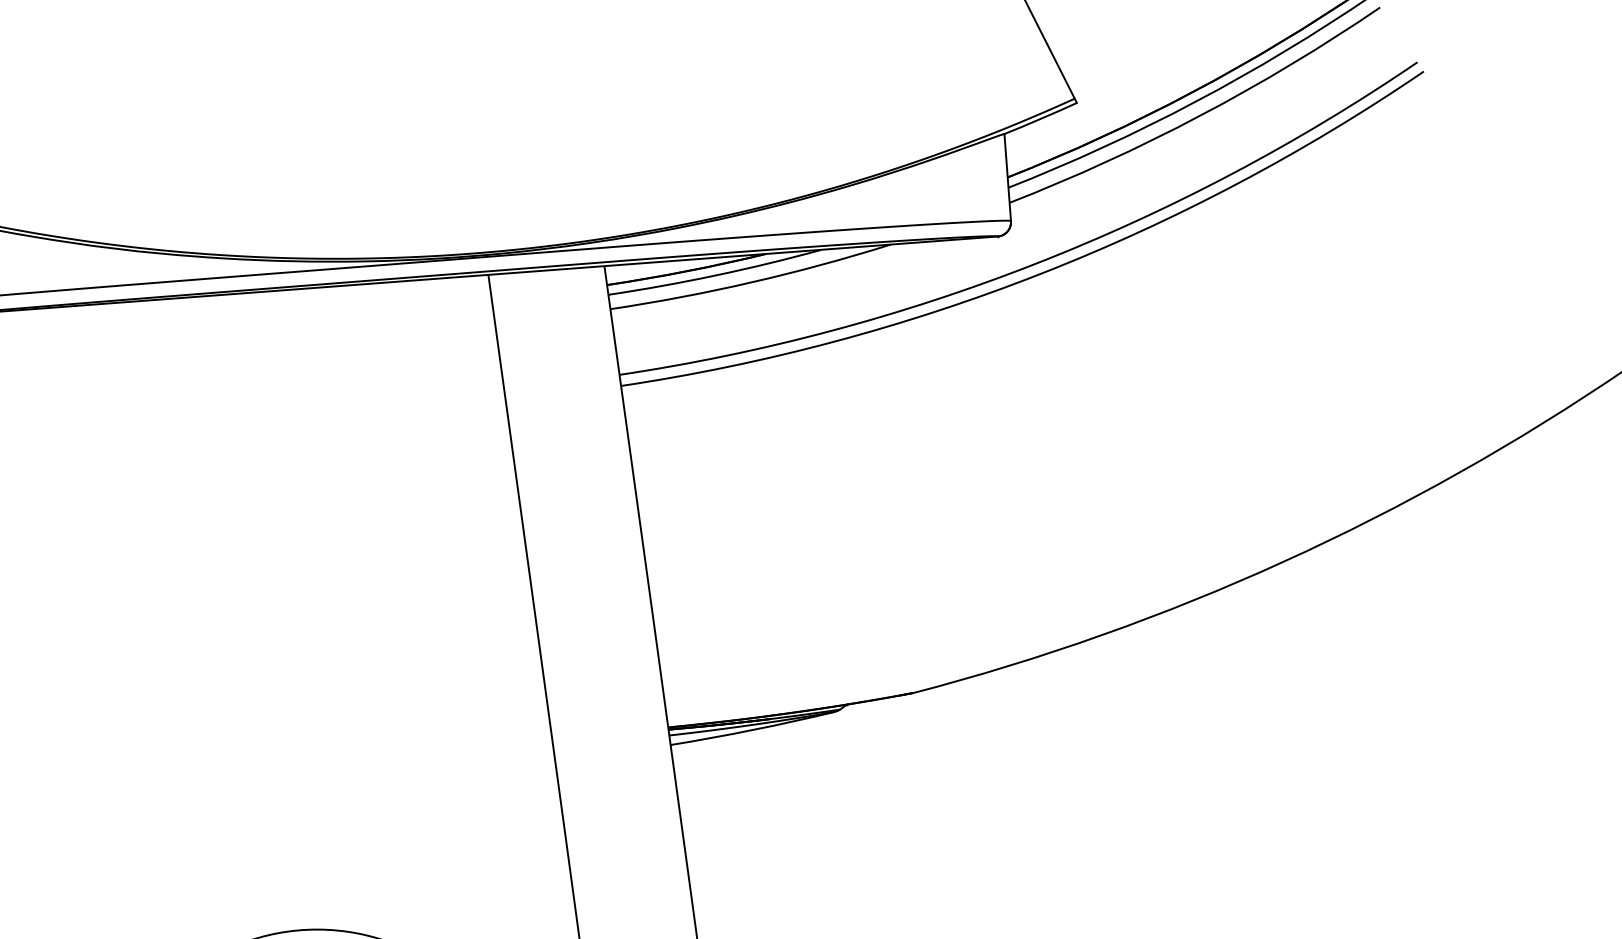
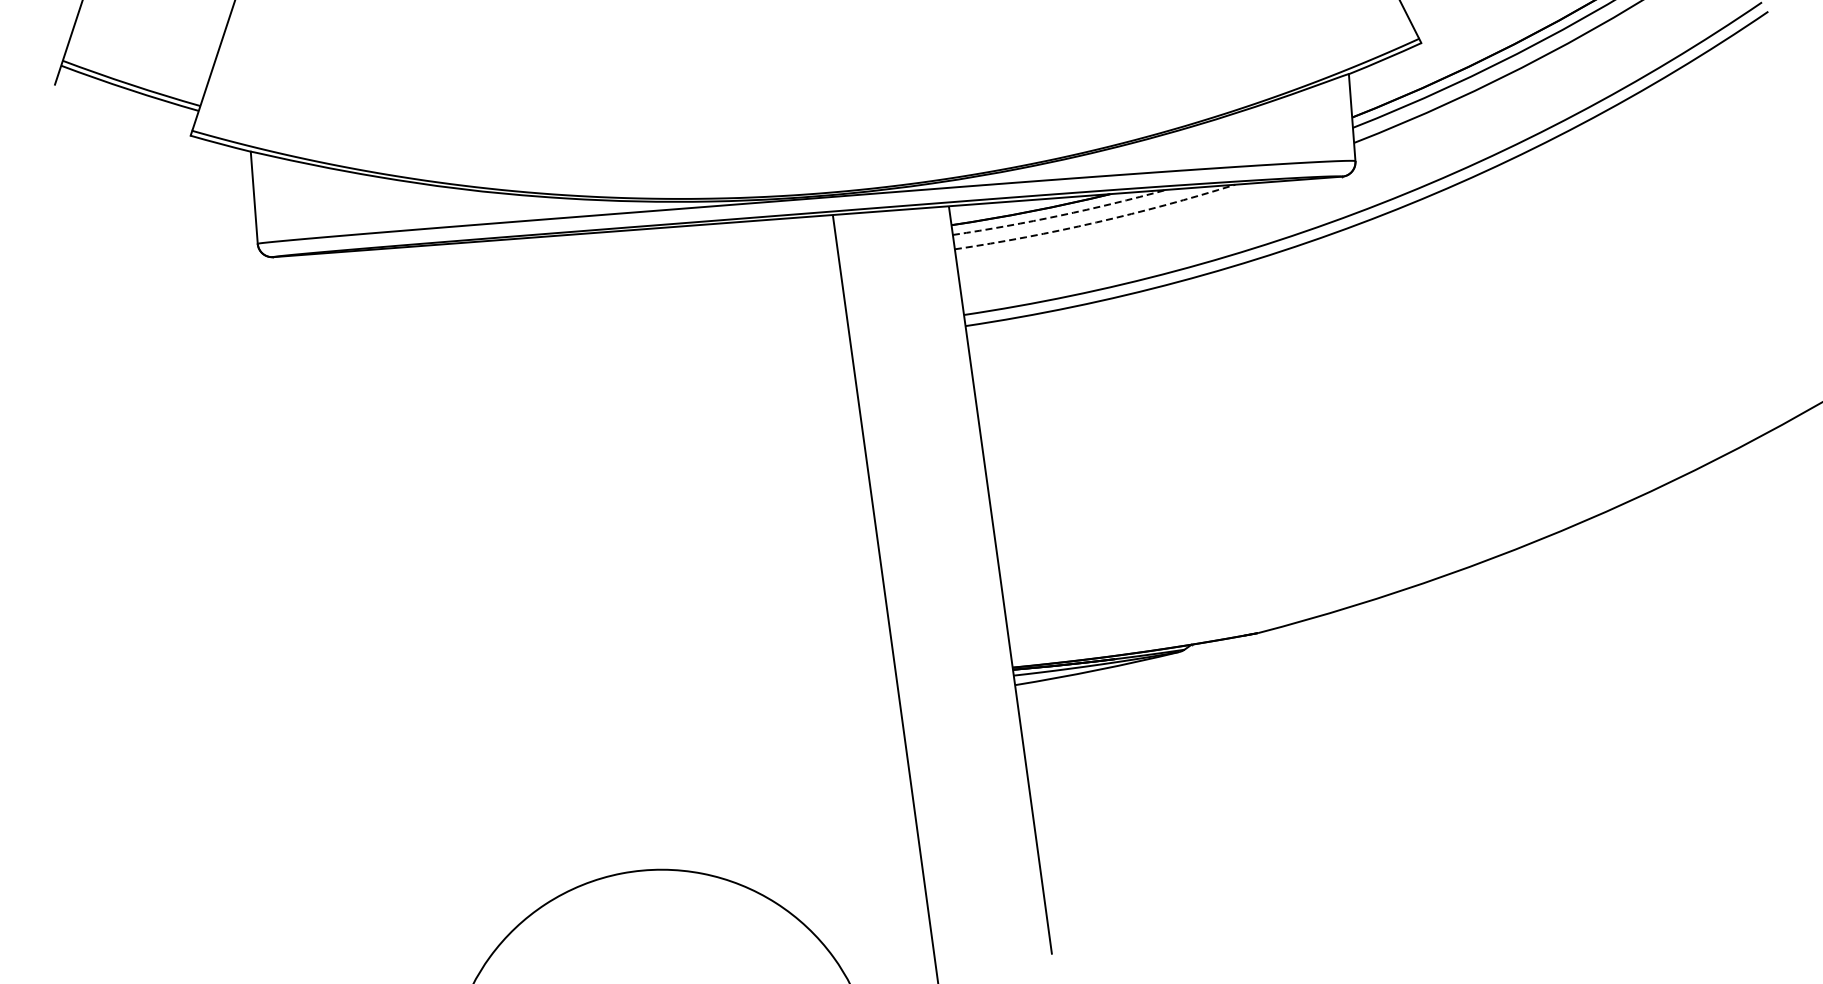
arc: (716, 275) -> (1060, 215), solid -> dashed
arc: (752, 282) -> (1096, 222), solid -> dashed

